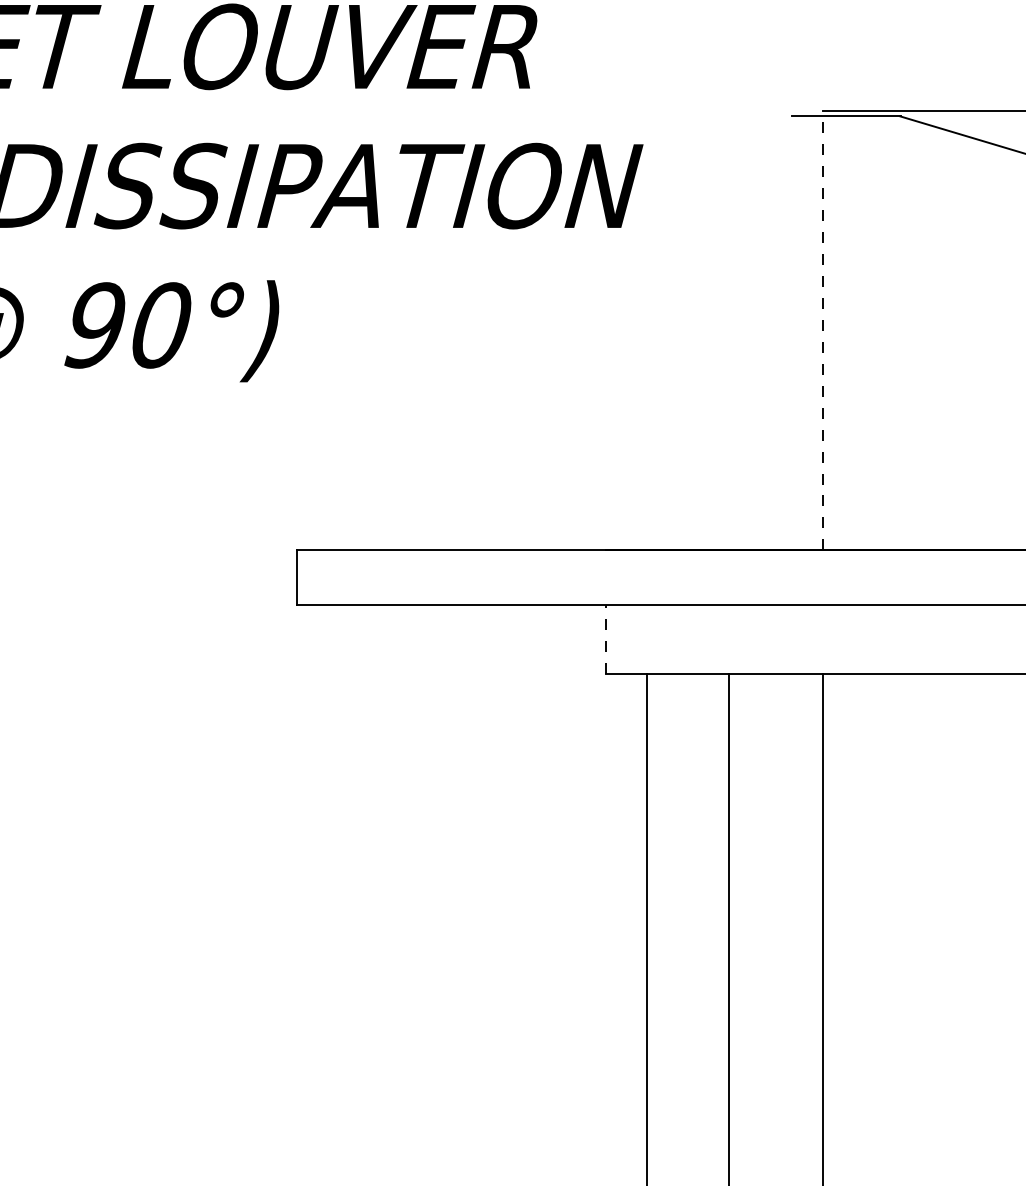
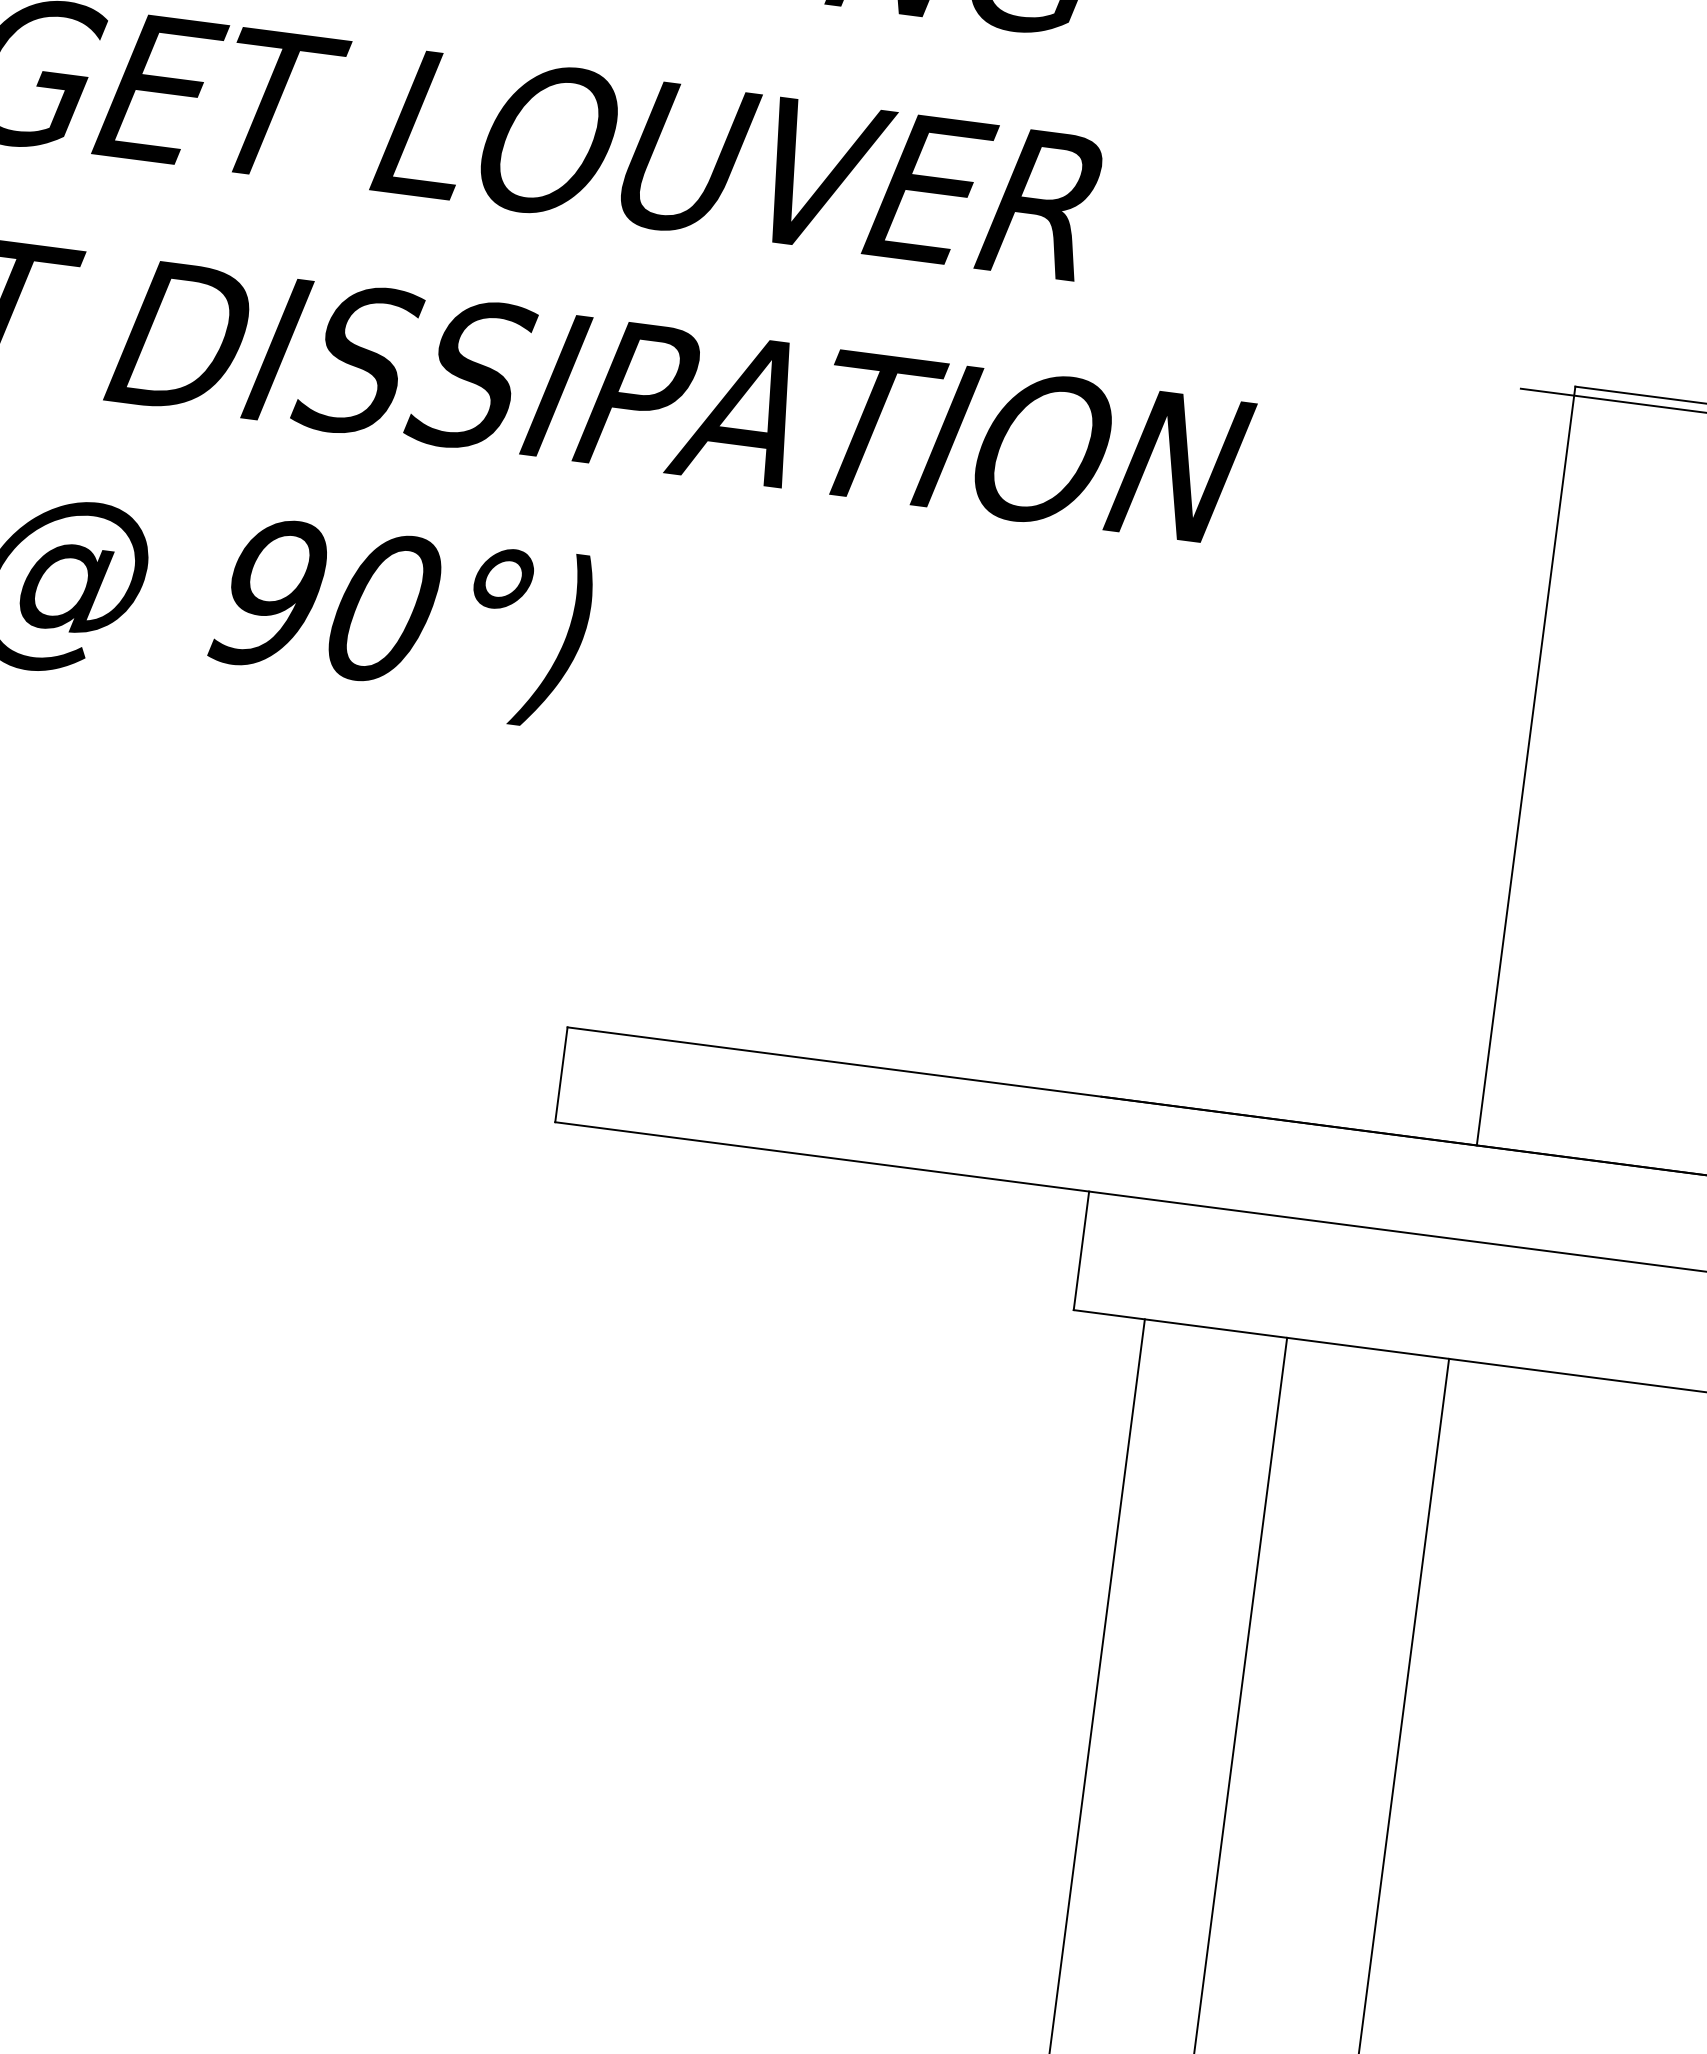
line: (823, 330) -> (1527, 765), dashed -> solid
line: (605, 639) -> (1080, 1250), dashed -> solid

